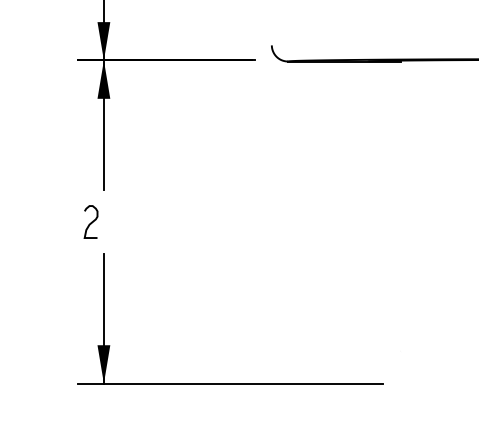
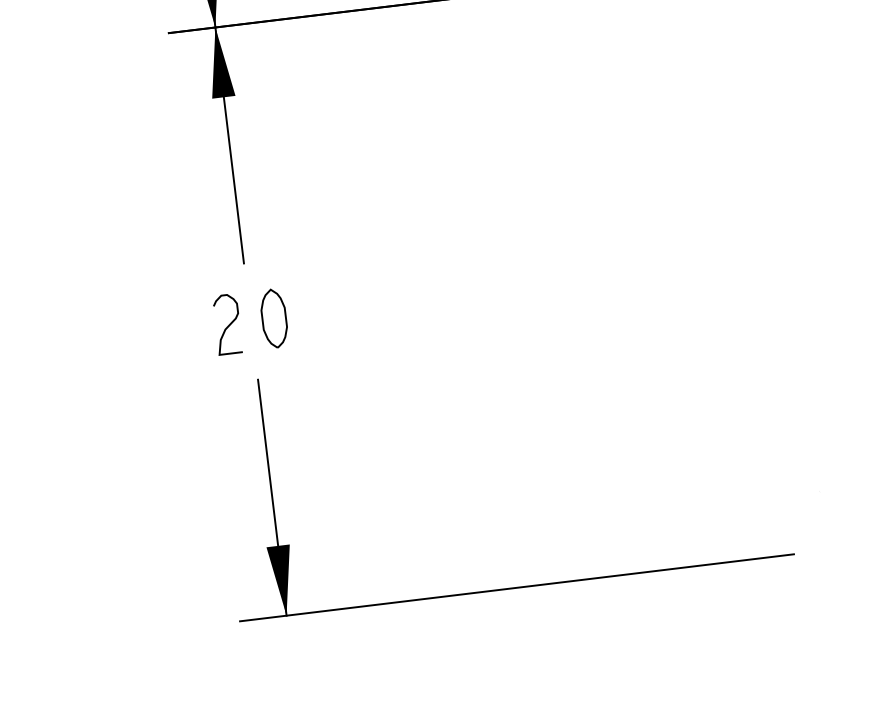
part: (116, 221) -> (273, 317), added

